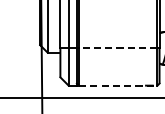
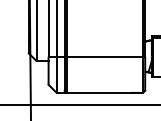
line: (117, 48) -> (104, 56), dashed -> solid
line: (118, 85) -> (105, 92), dashed -> solid

